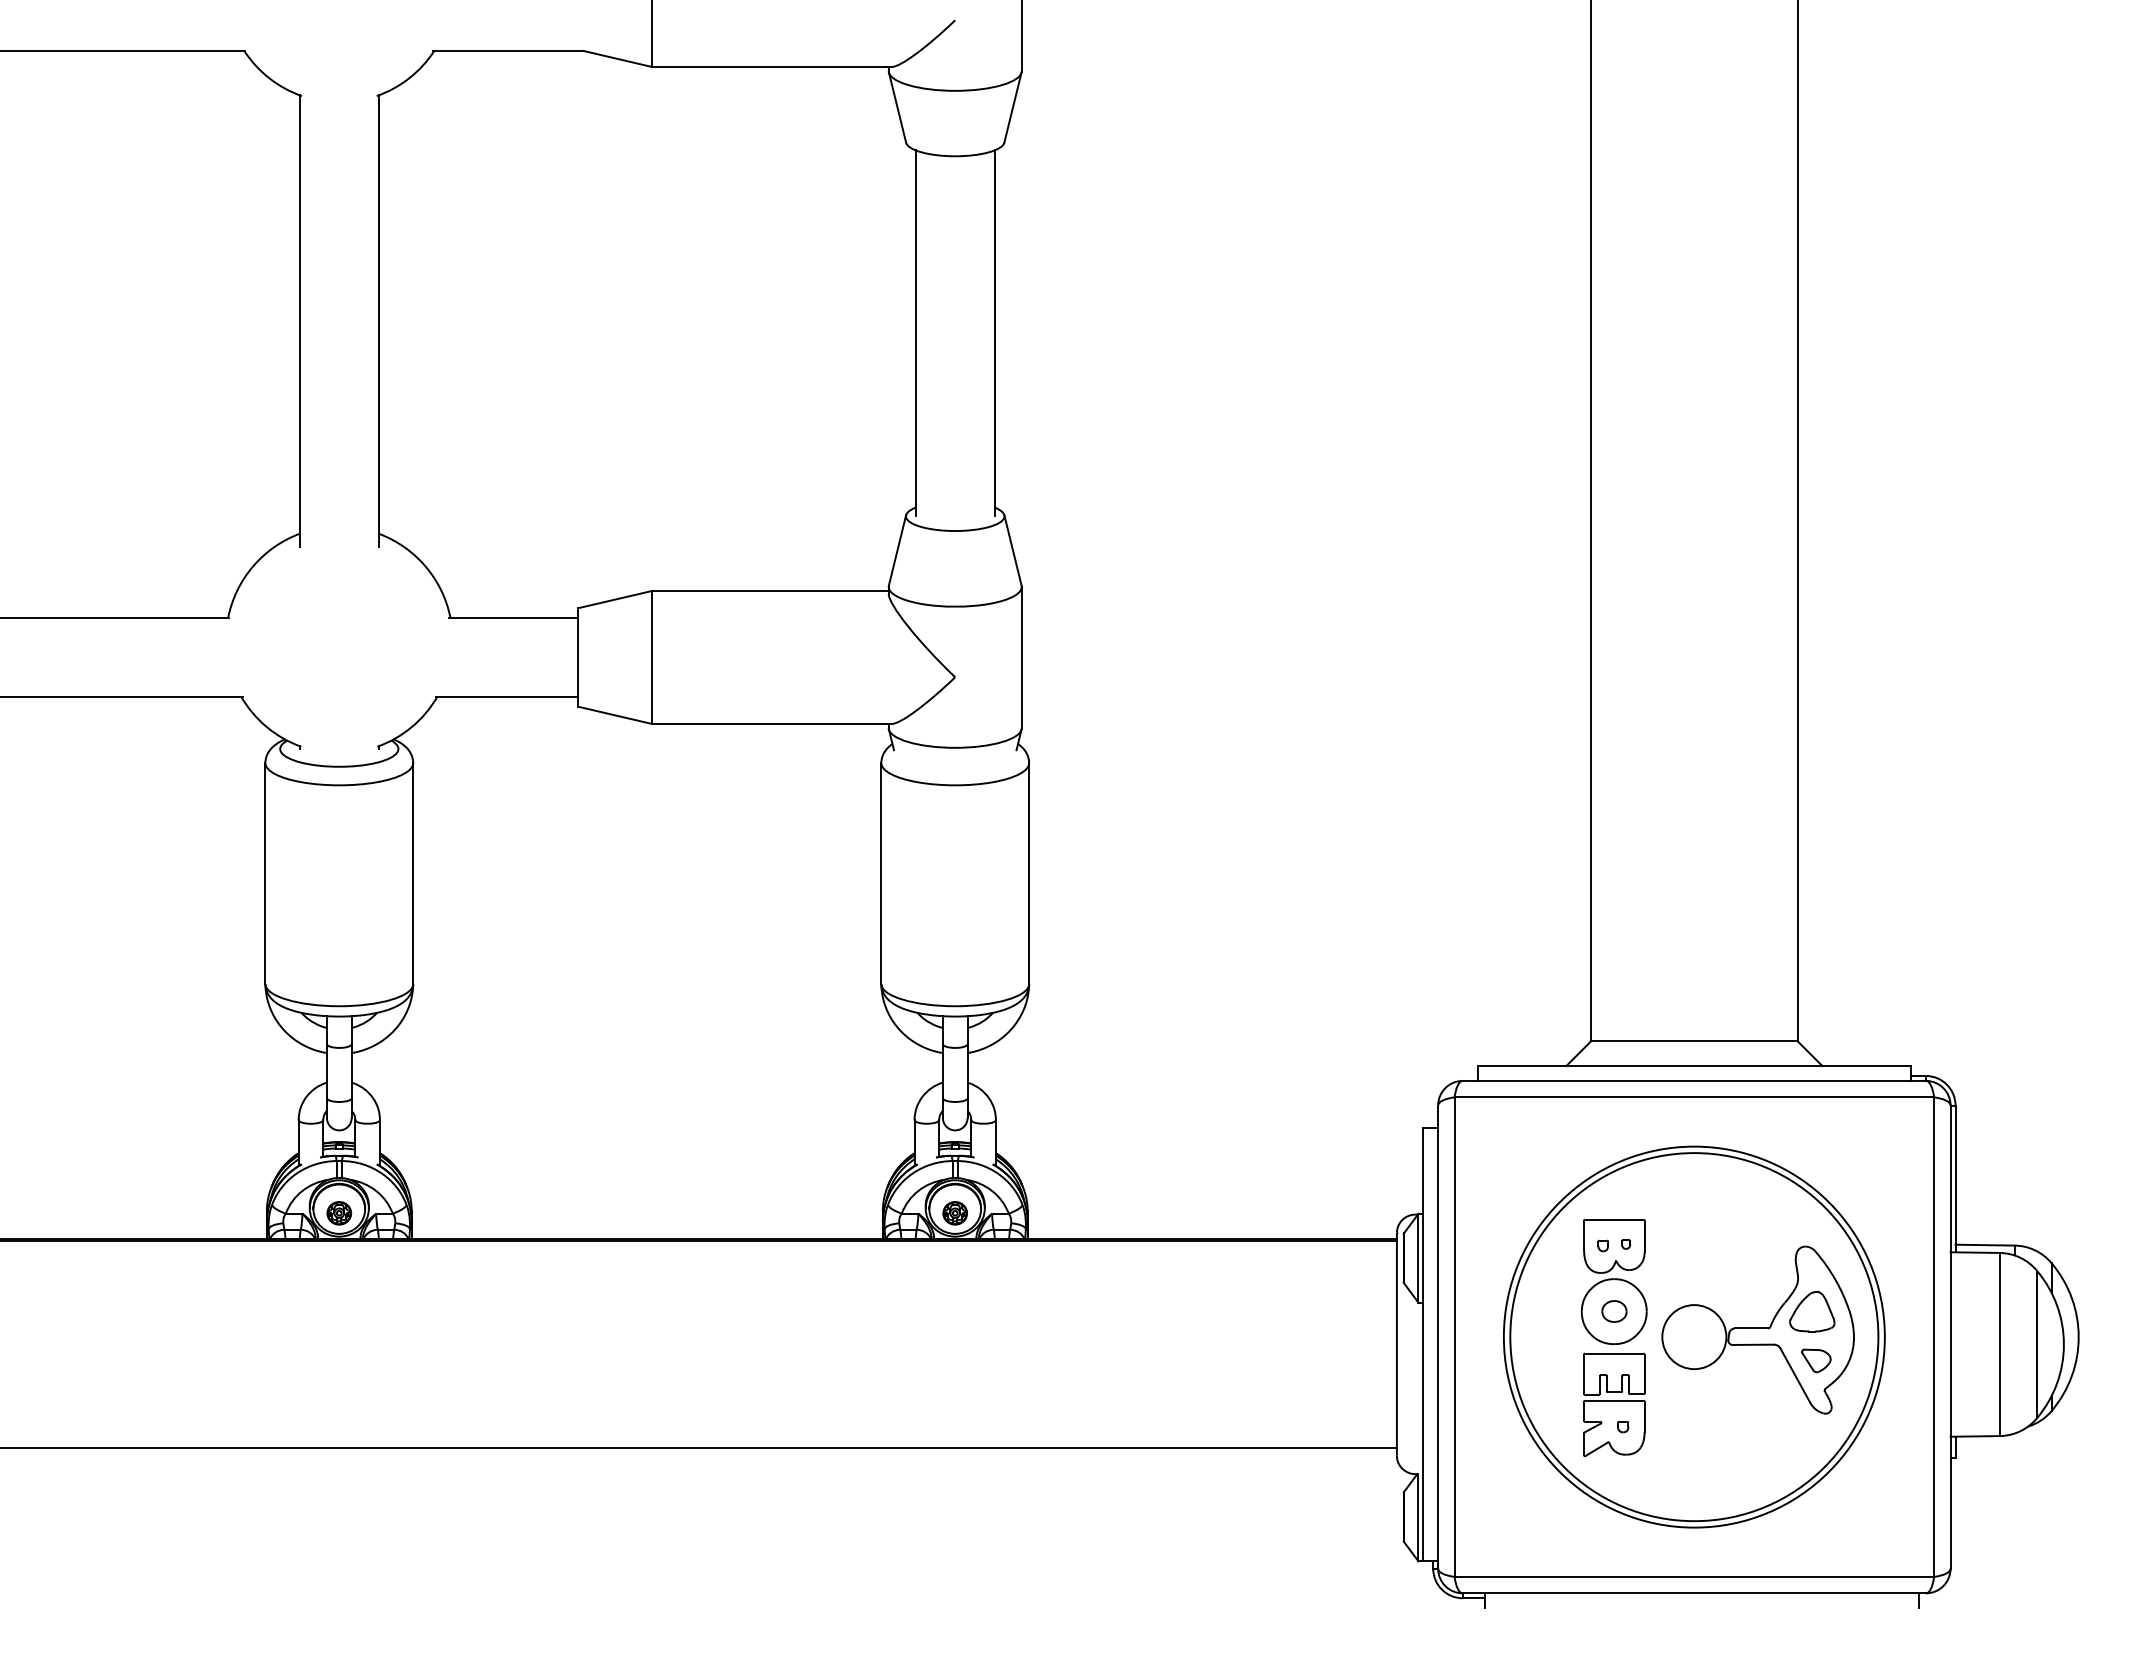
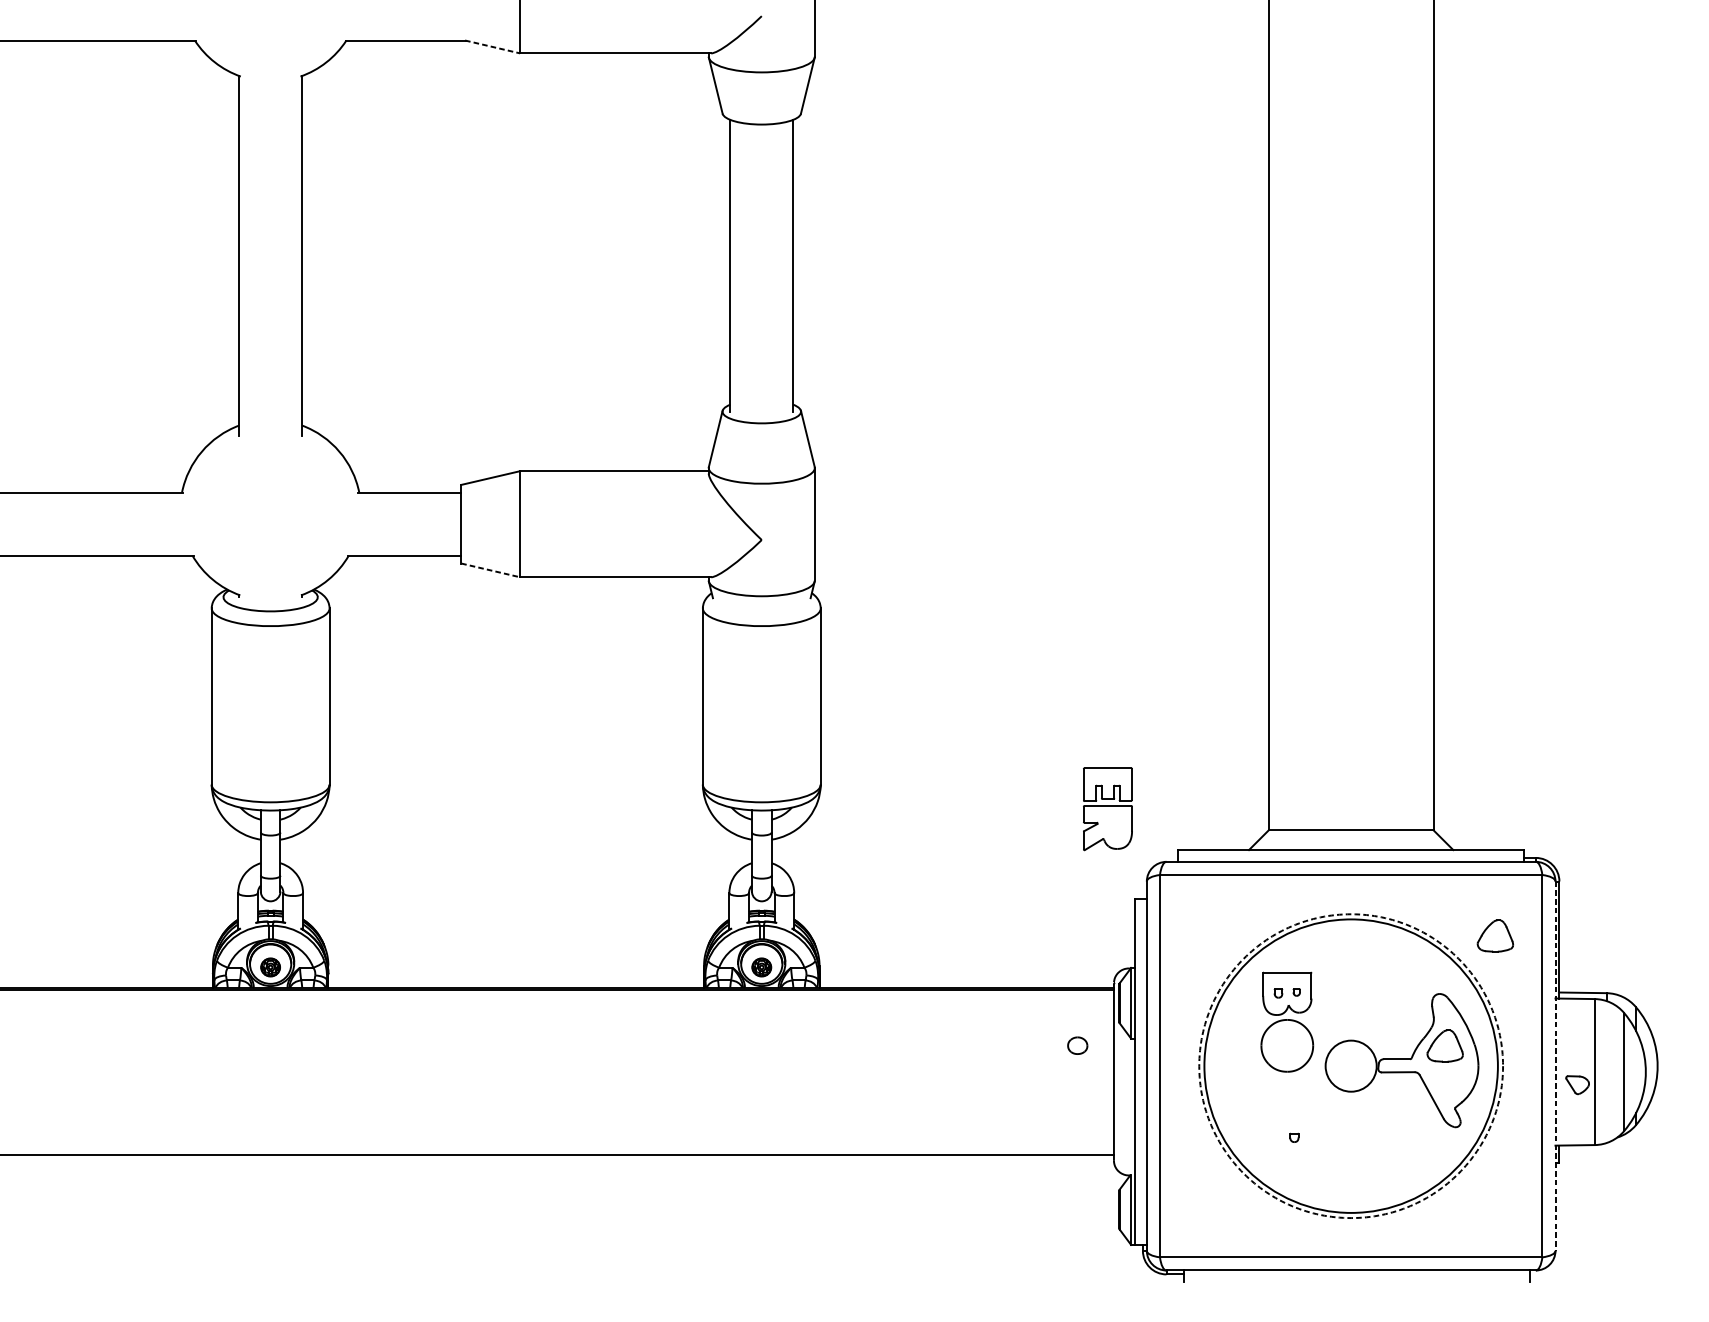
line: (618, 59) -> (493, 47), solid -> dashed
line: (615, 715) -> (490, 570), solid -> dashed
part: (1875, 1173) -> (1495, 935), added
part: (1614, 1311) -> (1077, 1045), moved
circle: (1693, 1336) -> (1350, 1065), solid -> dashed
line: (1950, 1337) -> (1555, 1066), solid -> dashed
part: (1816, 1360) -> (1577, 1084), moved
part: (1614, 1404) -> (1108, 808), moved

